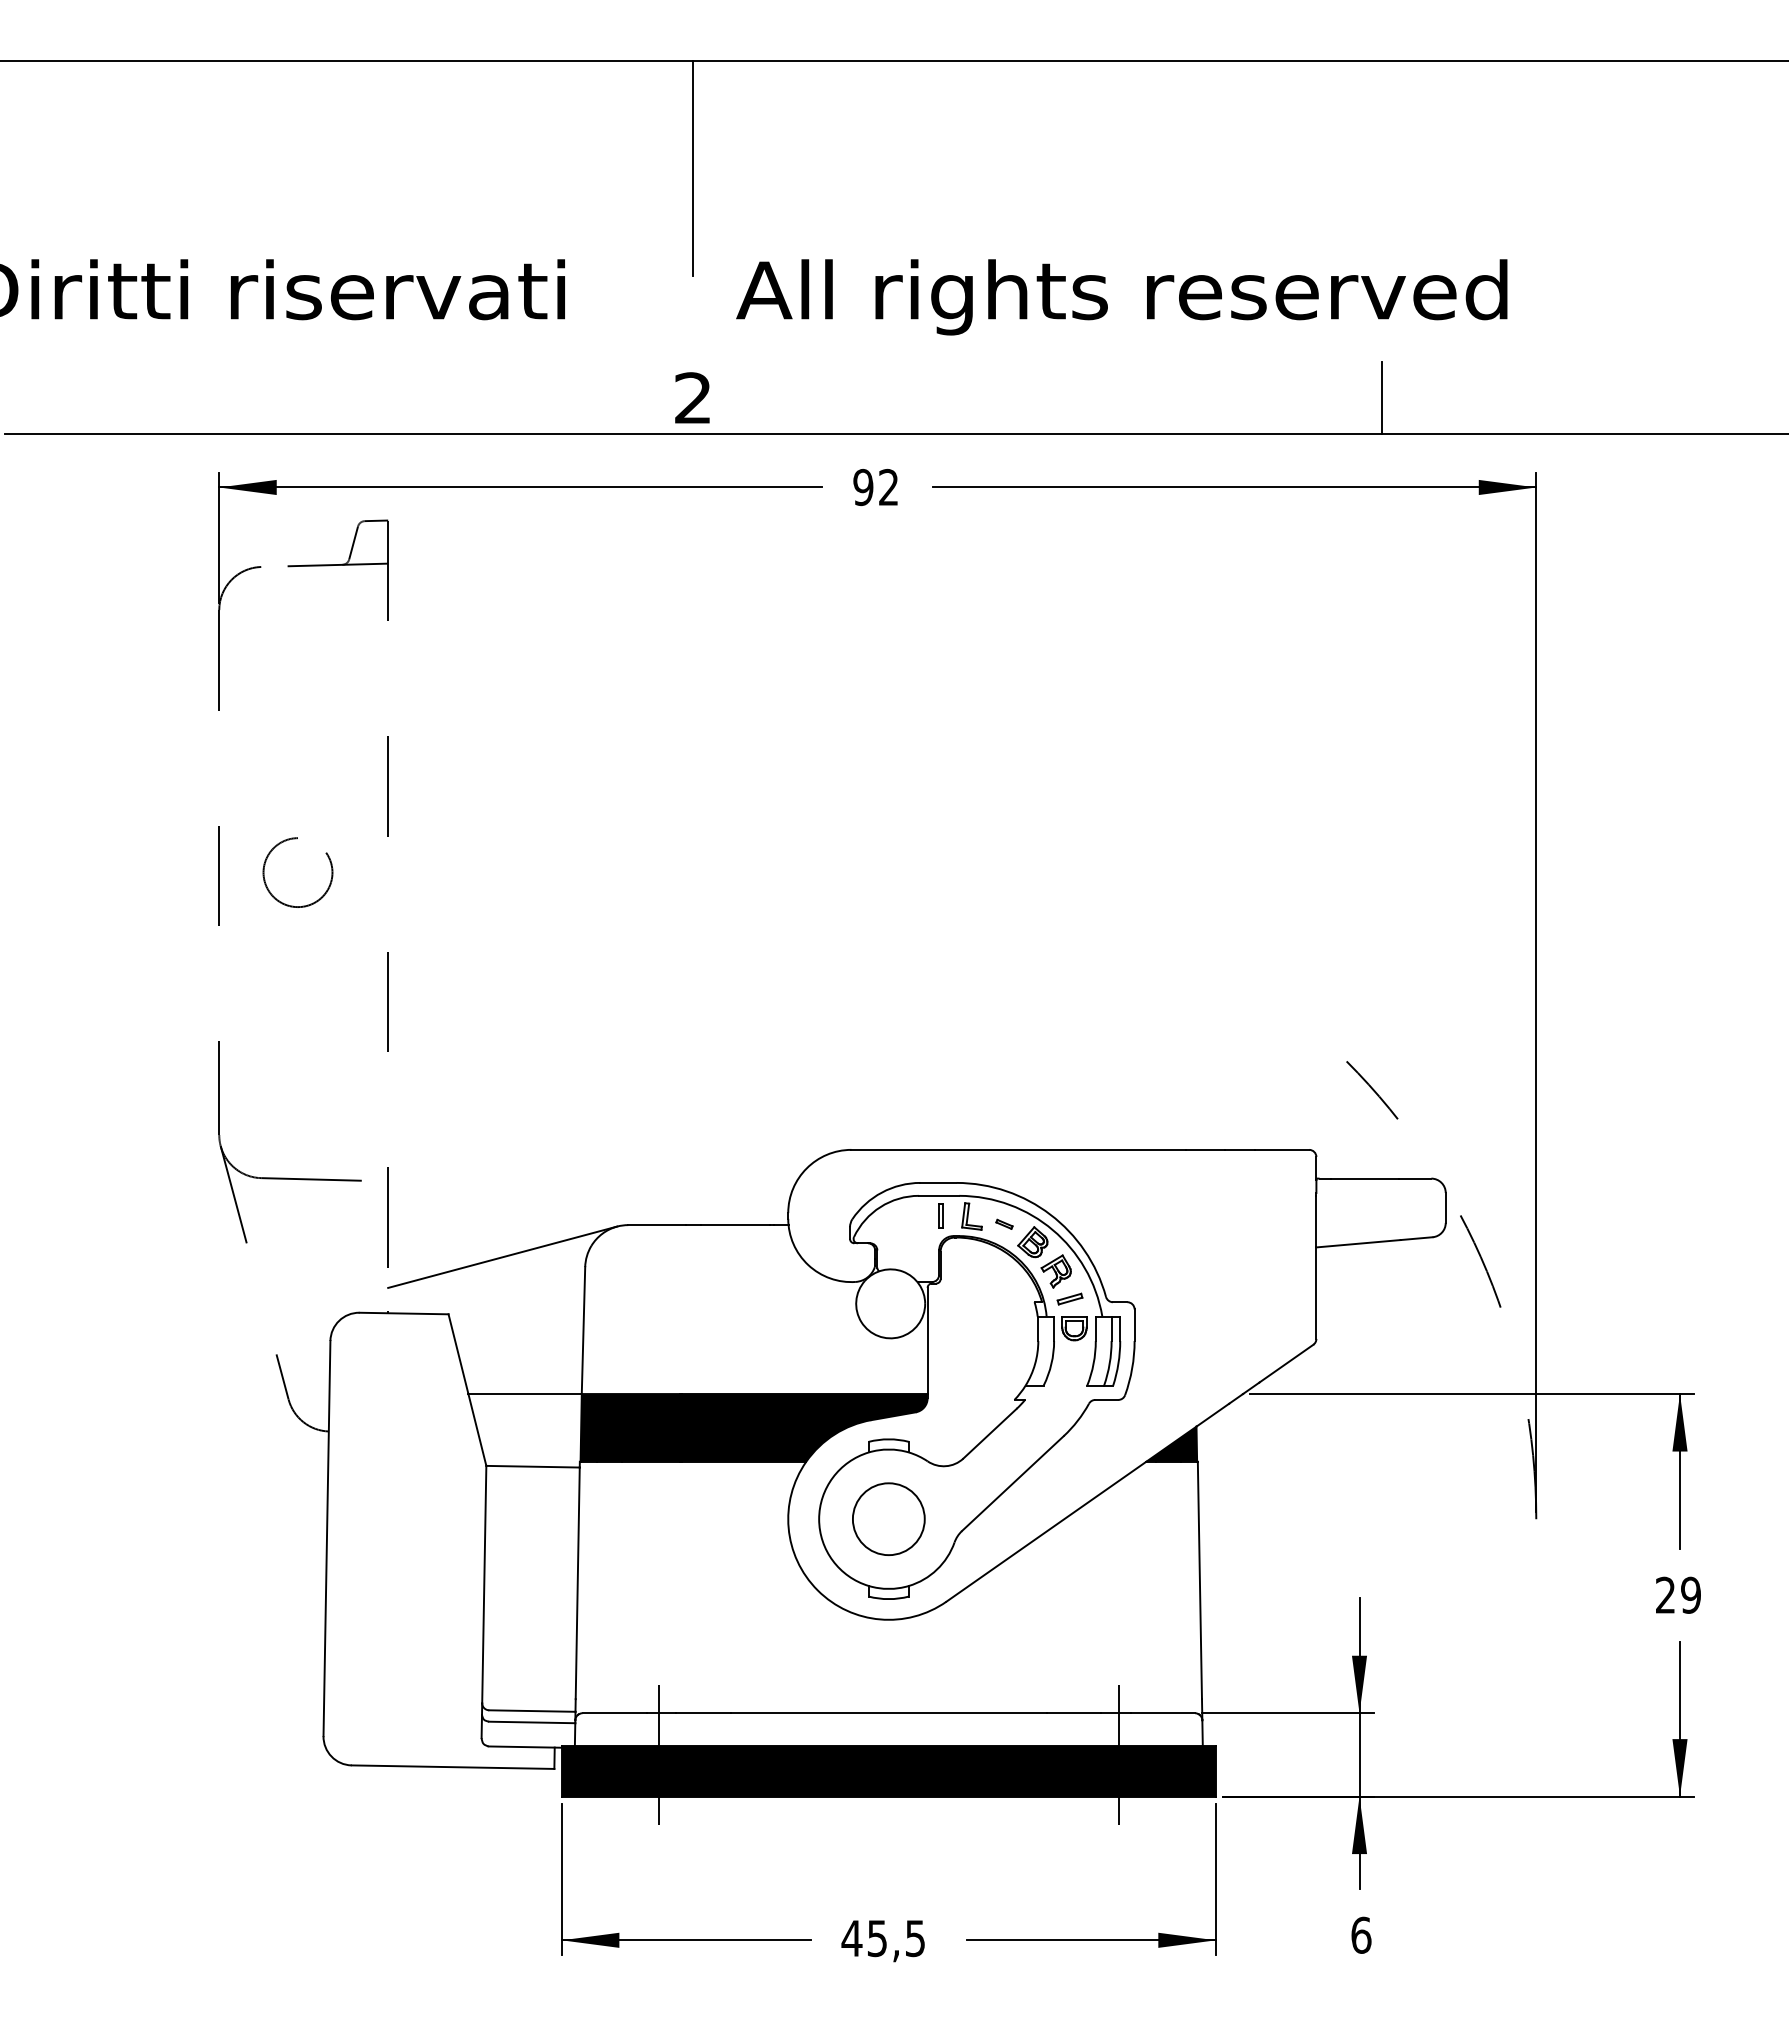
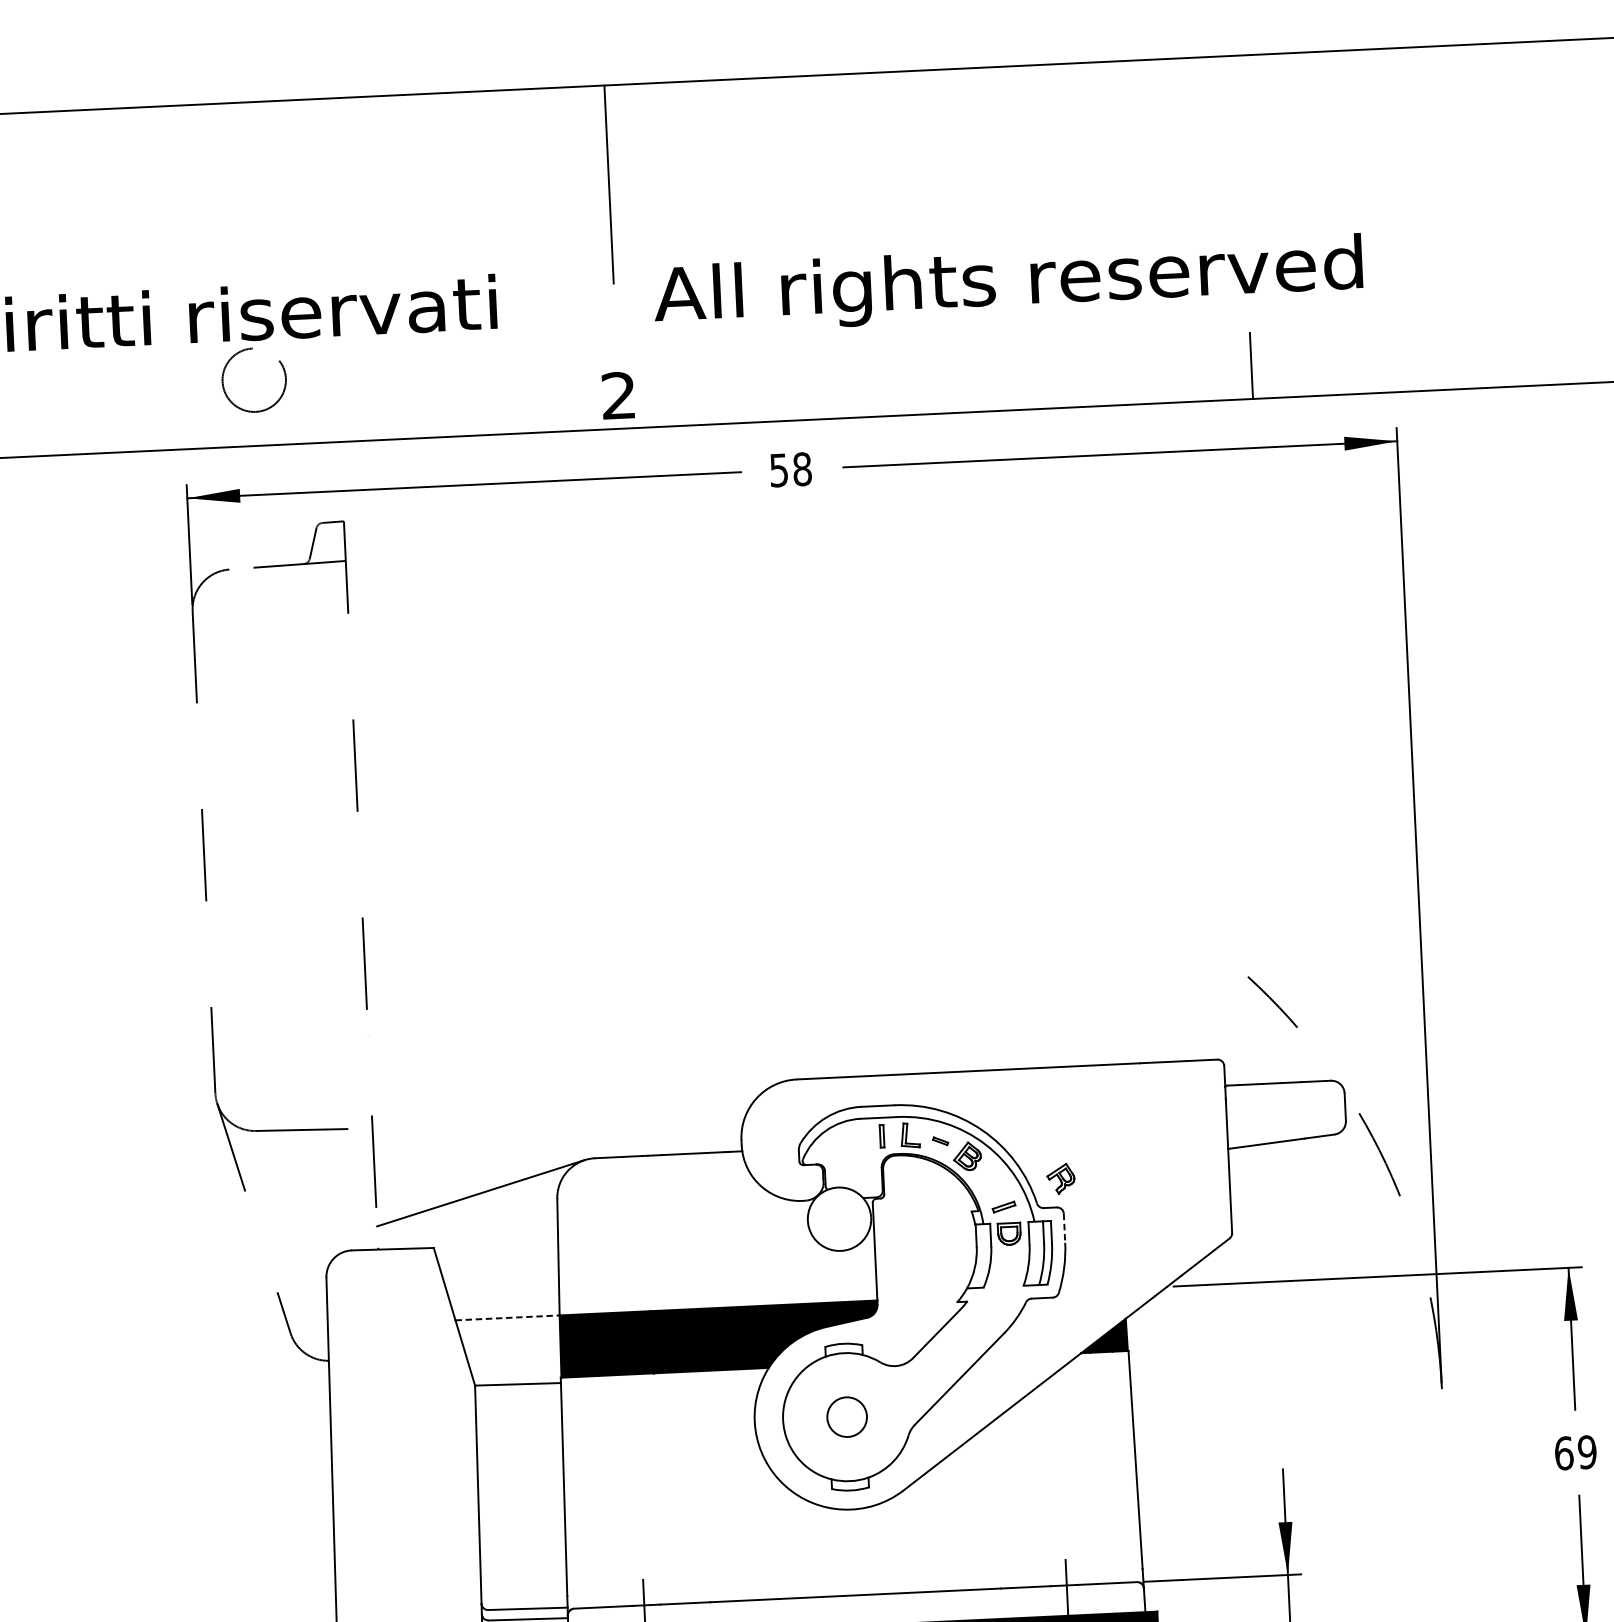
text: (875, 487) -> (790, 469), 92 -> 58
part: (268, 857) -> (226, 367), moved
part: (1055, 1271) -> (1060, 1179), moved
line: (1134, 1325) -> (1064, 1228), solid -> dashed
line: (525, 1394) -> (507, 1318), solid -> dashed
circle: (888, 1519) -> (846, 1417), size x0.6
text: (1665, 1594) -> (1563, 1452), 29 -> 69

